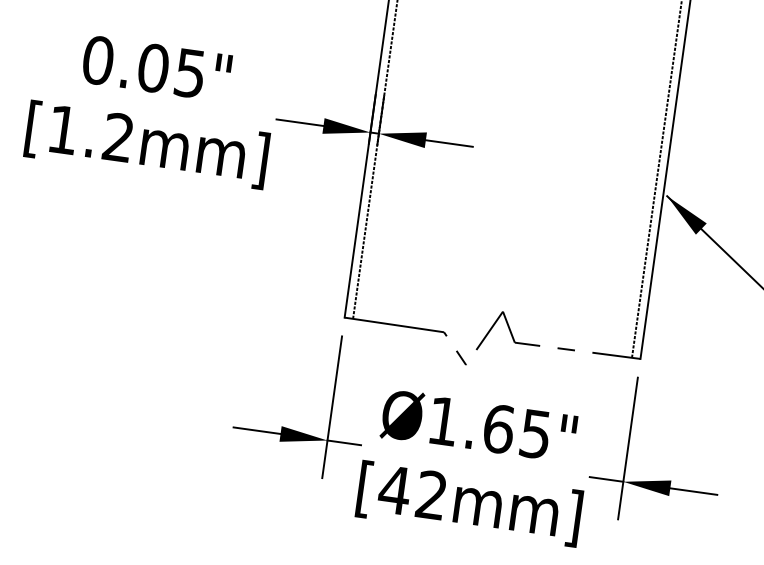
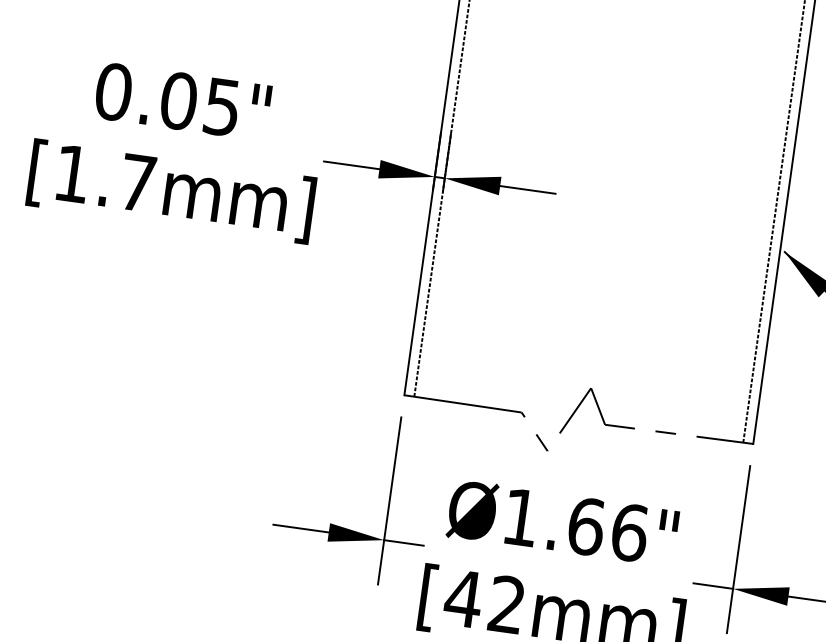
text: (118, 137) -> (137, 182), [1.2mm] -> [1.7mm]
text: (534, 433) -> (628, 531), Ø1.65" -> Ø1.66"

